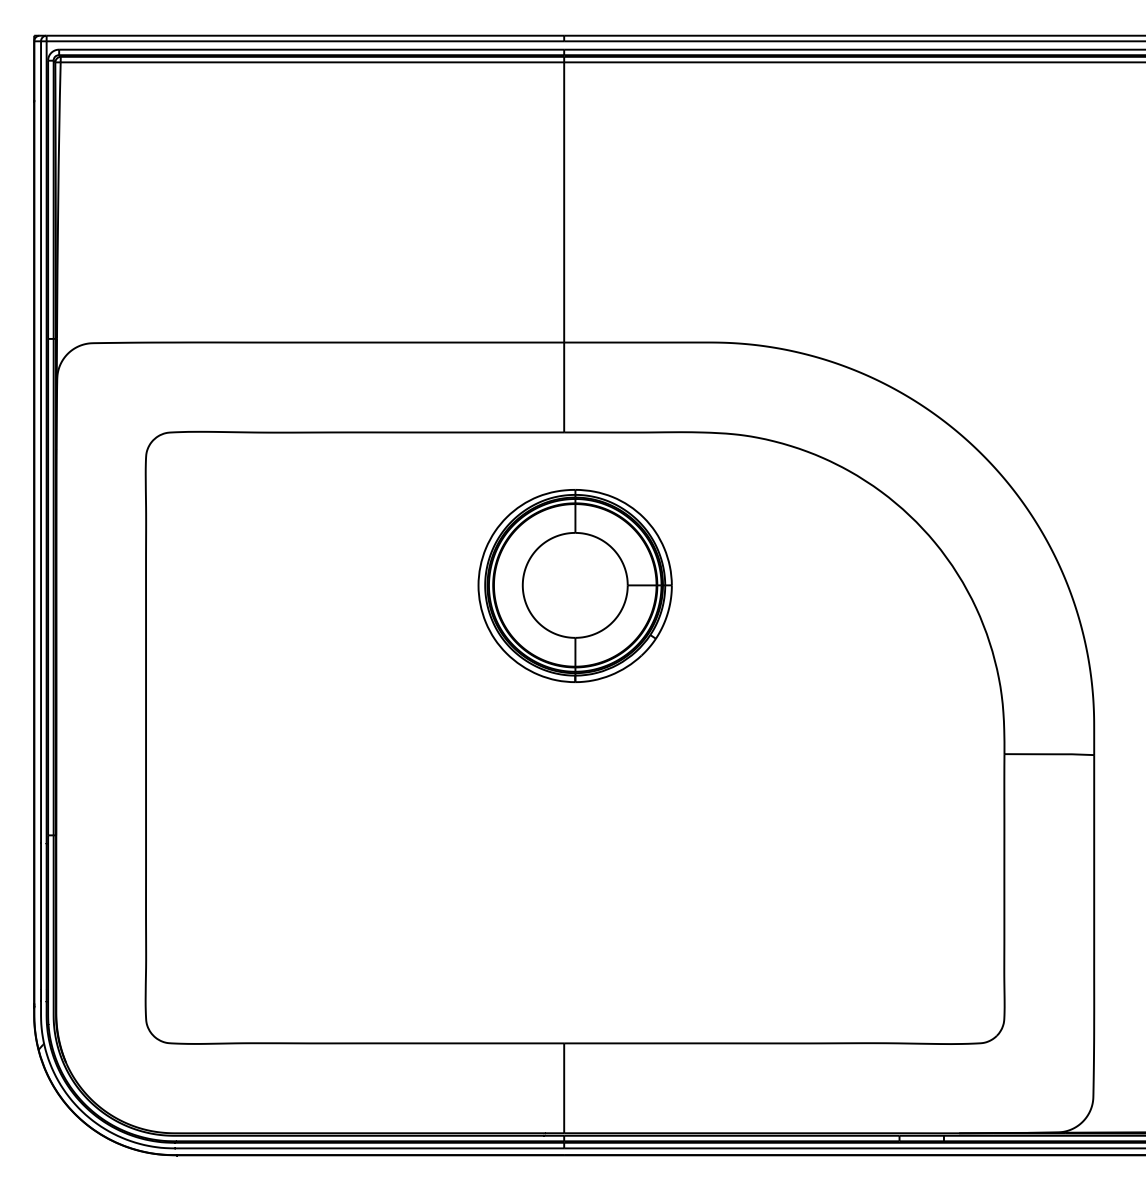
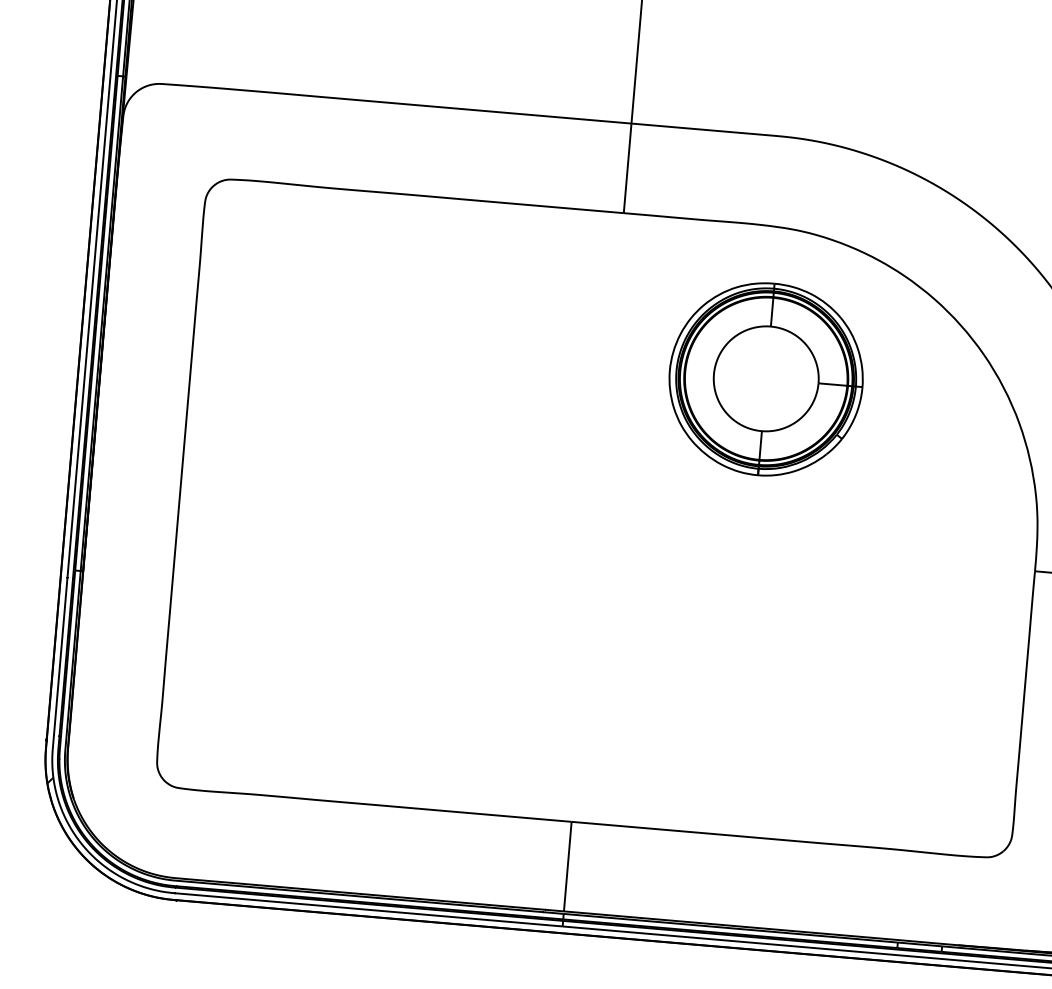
part: (574, 585) -> (765, 378), moved

